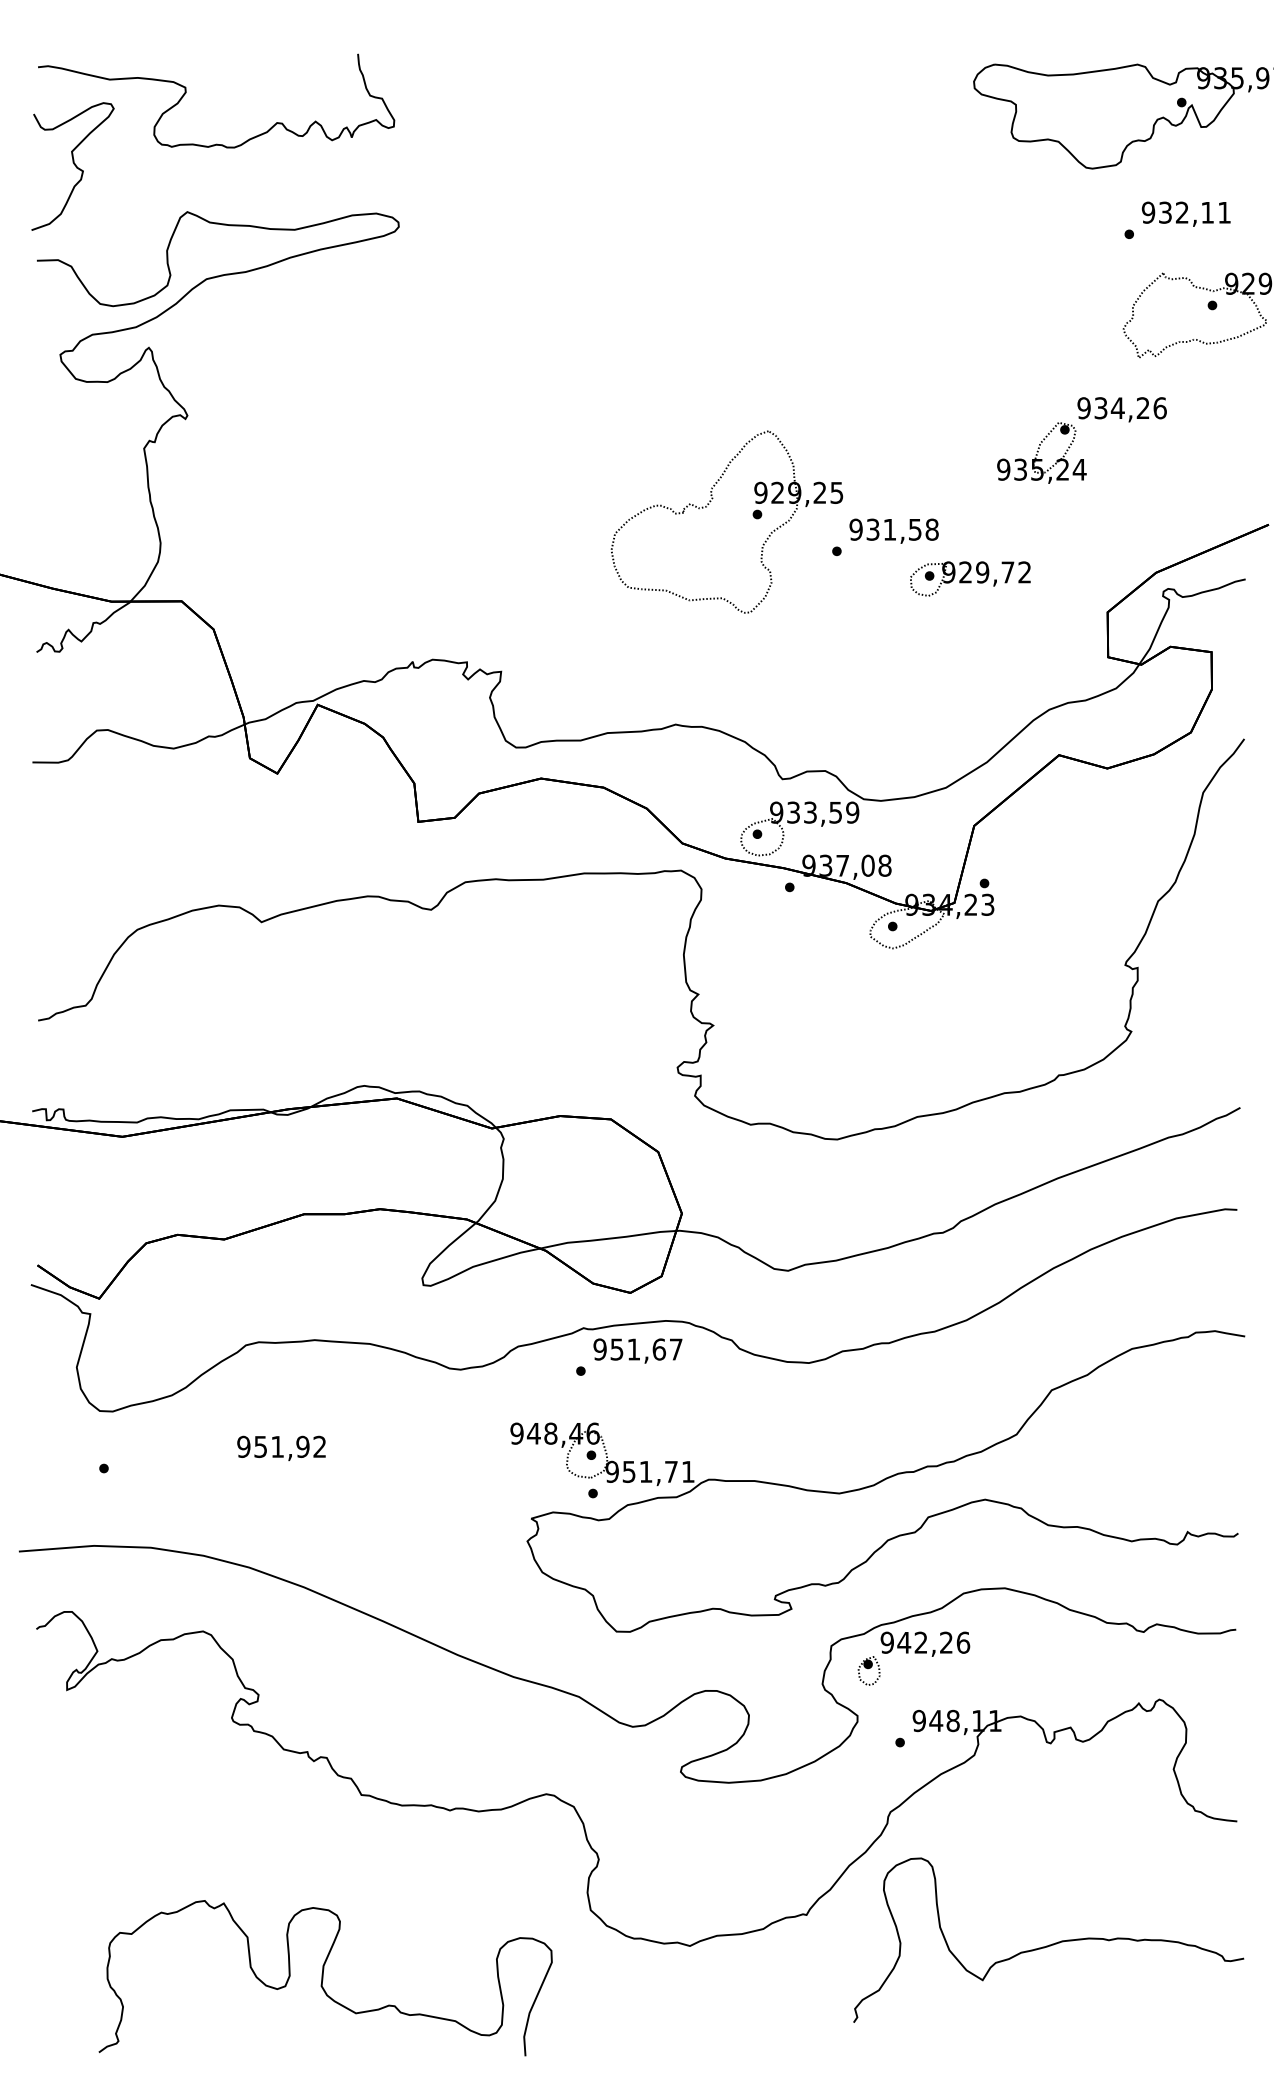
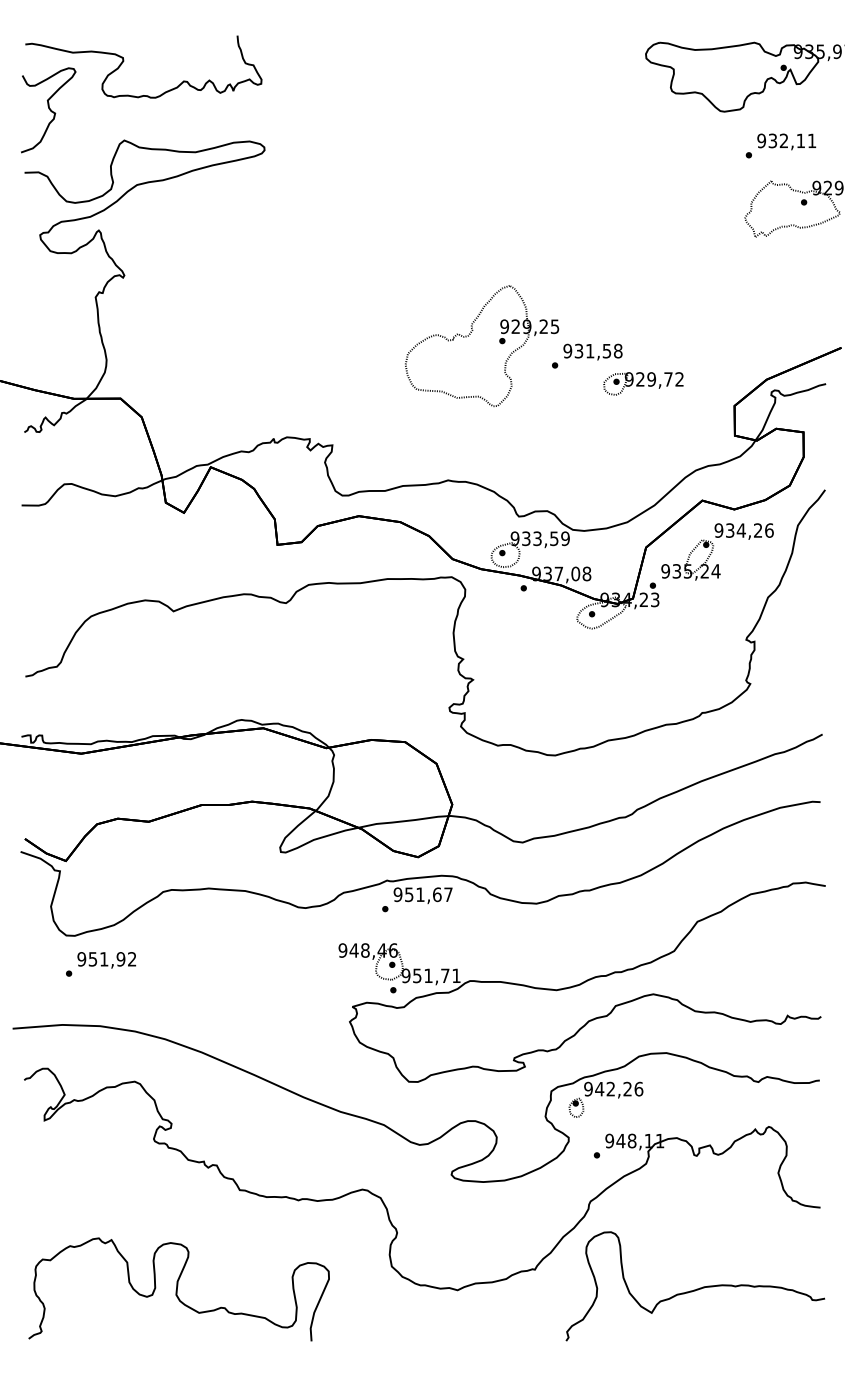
part: (1081, 439) -> (717, 551), moved
text: (281, 1448) -> (106, 960), moved
curve: (323, 1978) -> (177, 1289), moved

